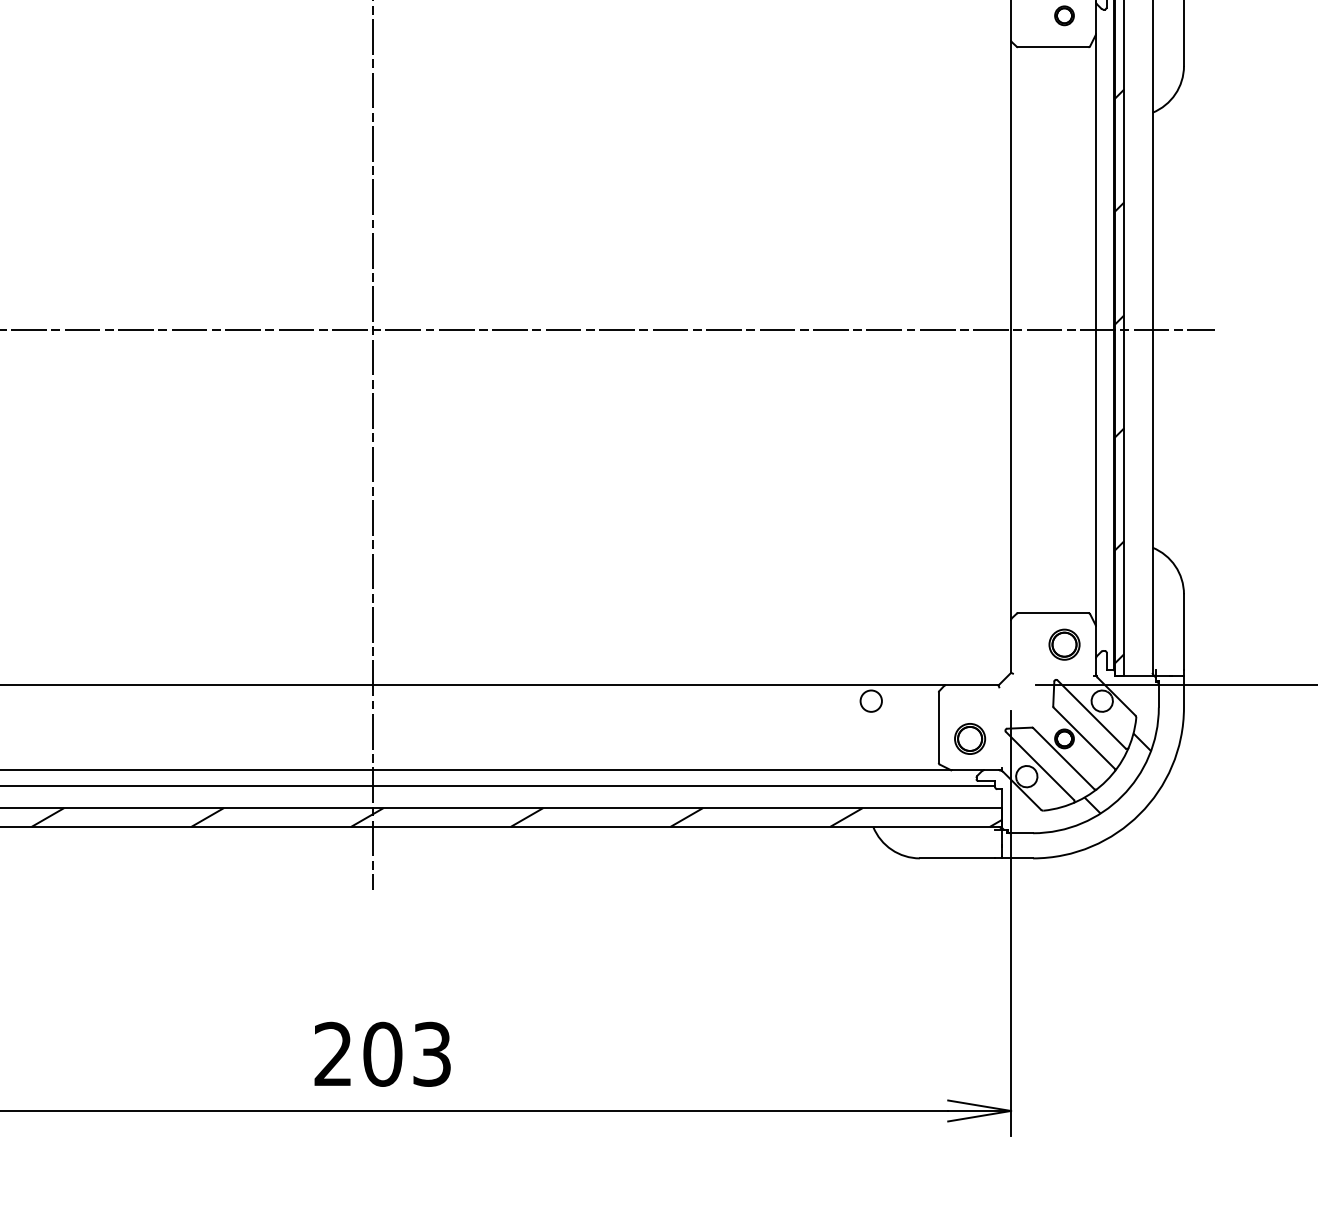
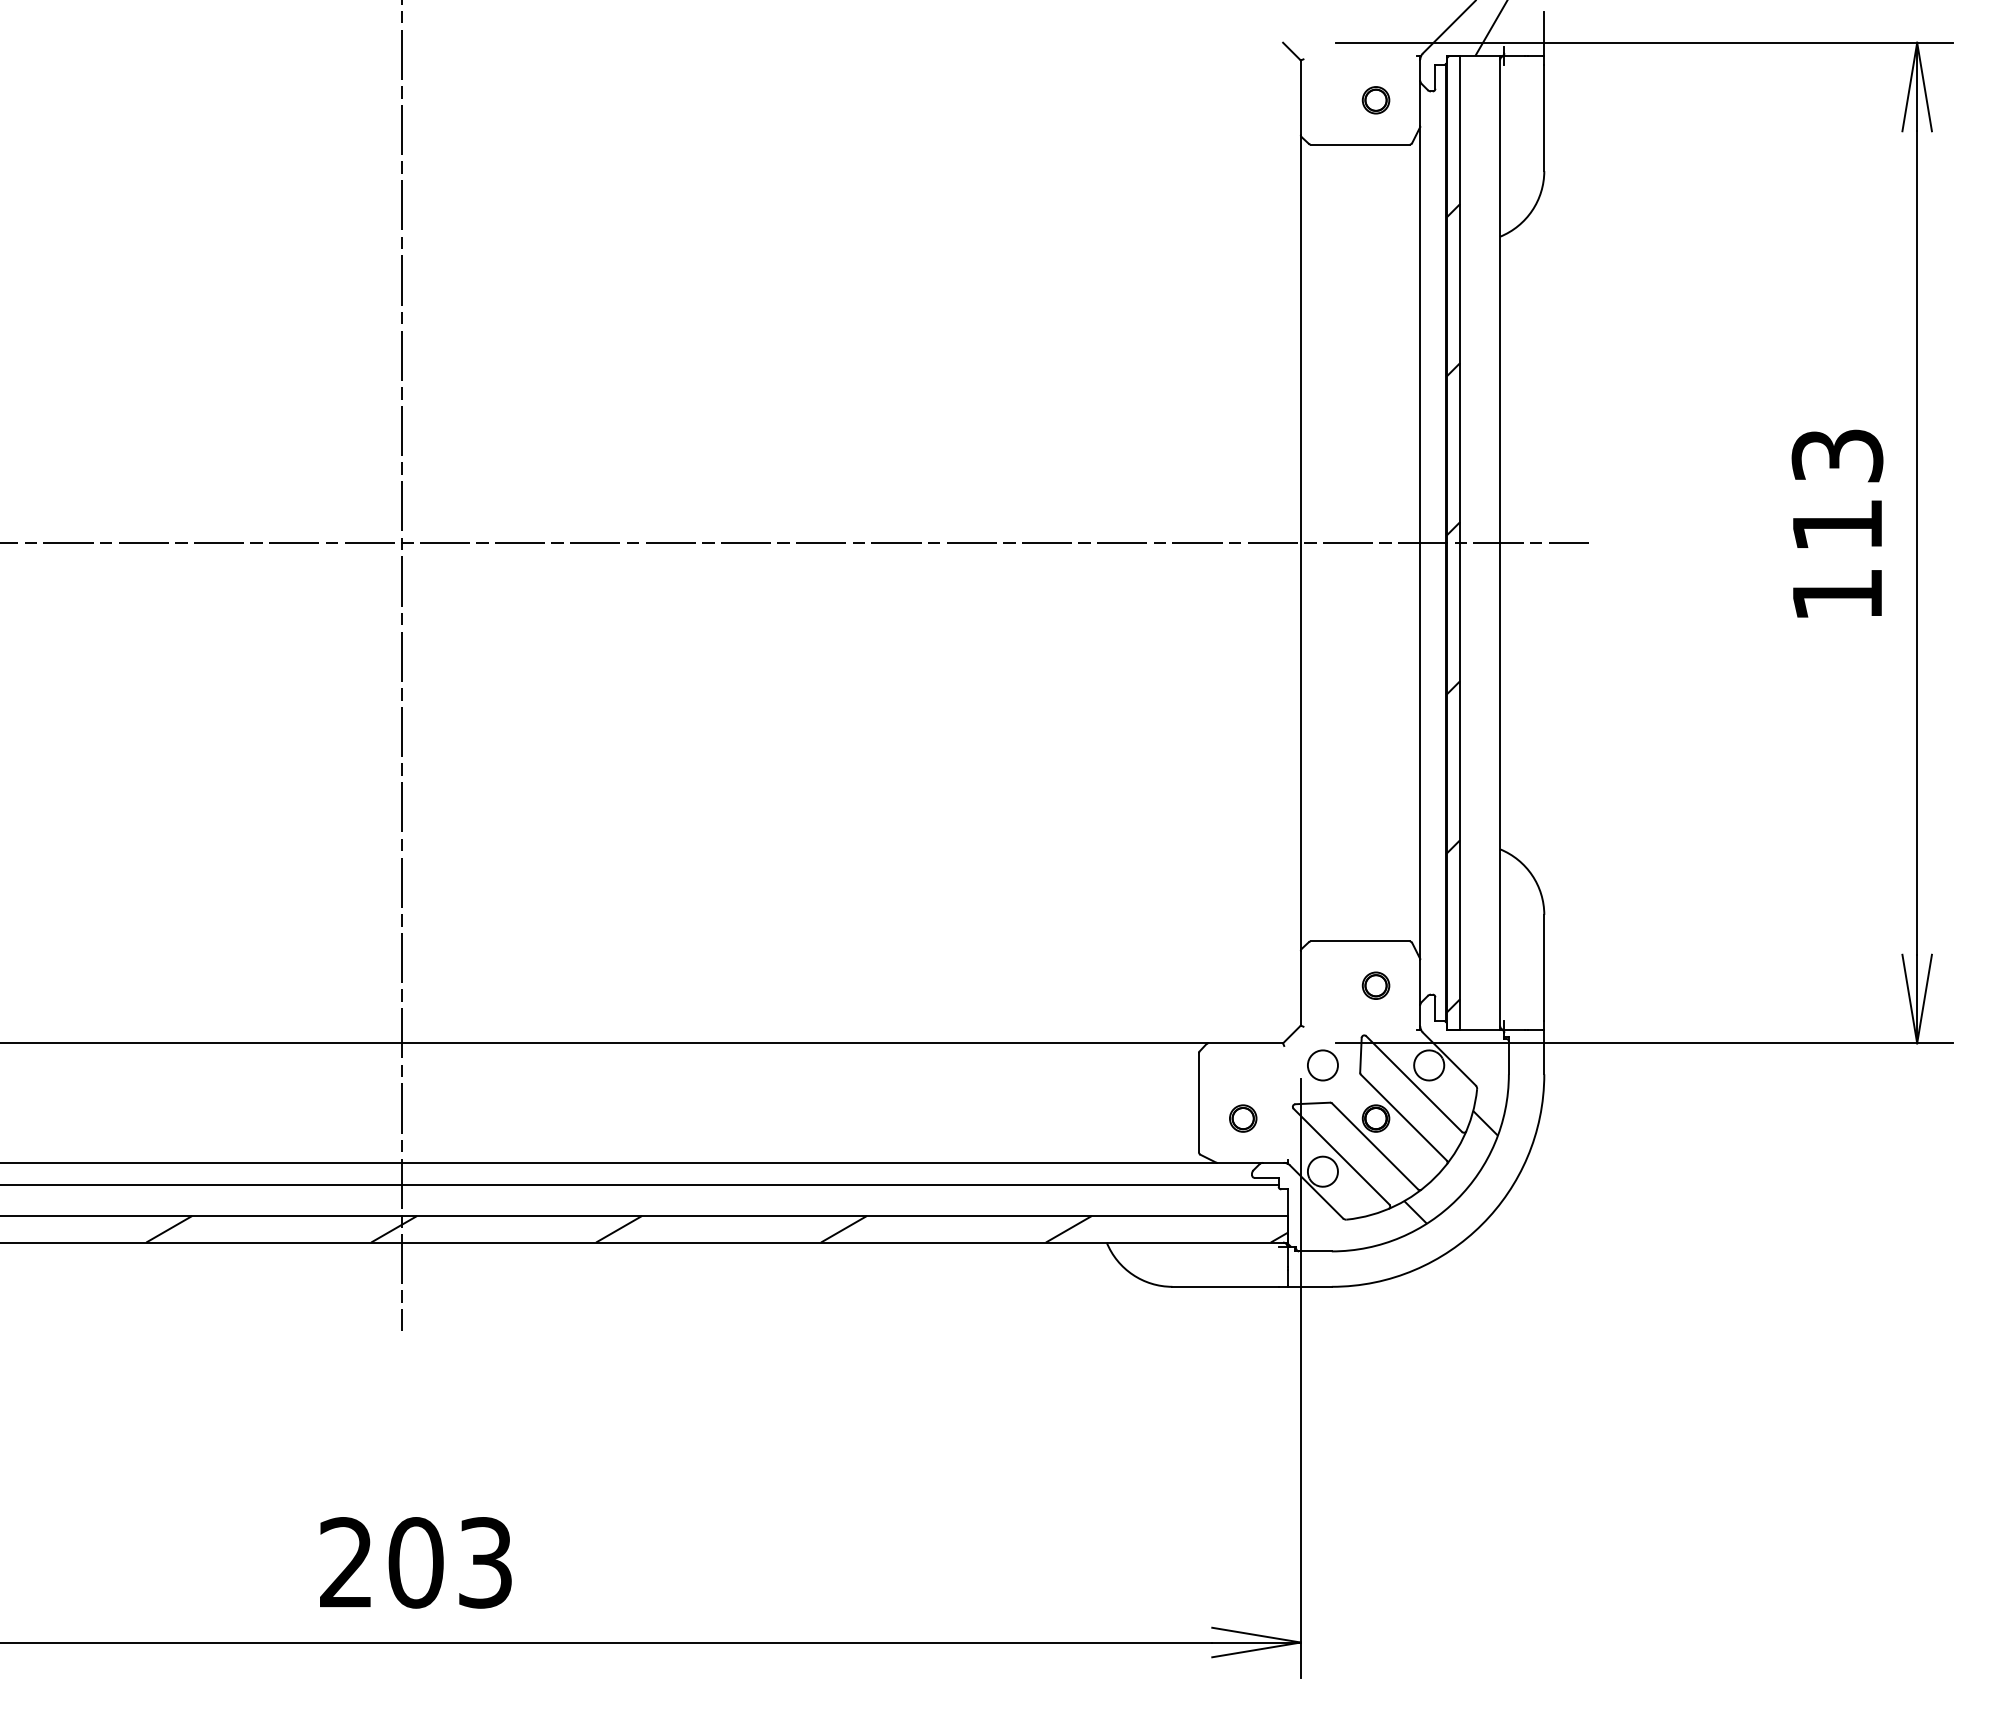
part: (1064, 644) -> (1375, 985), size x0.62
circle: (870, 701) -> (1322, 1065), moved
part: (970, 738) -> (1243, 1118), size x0.62

